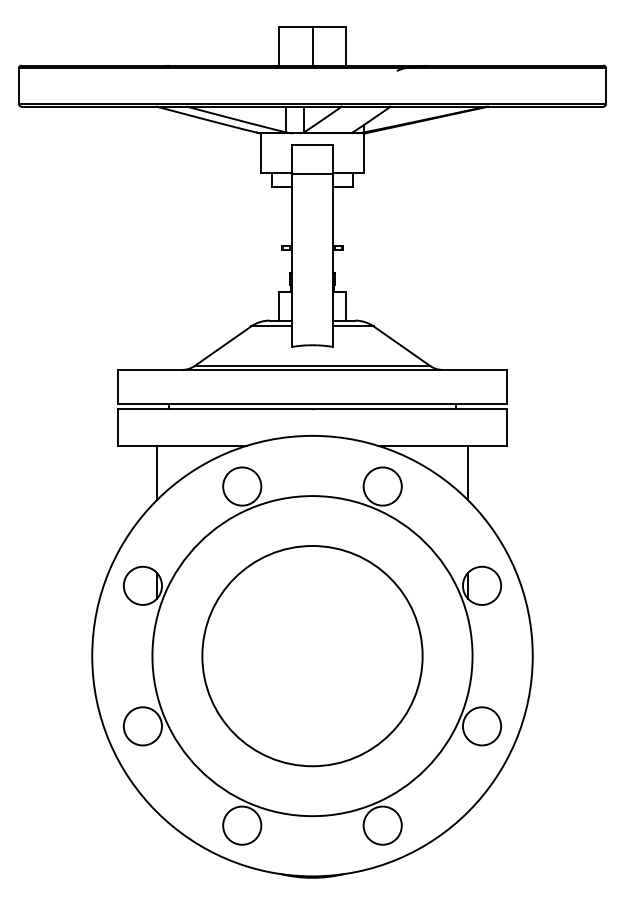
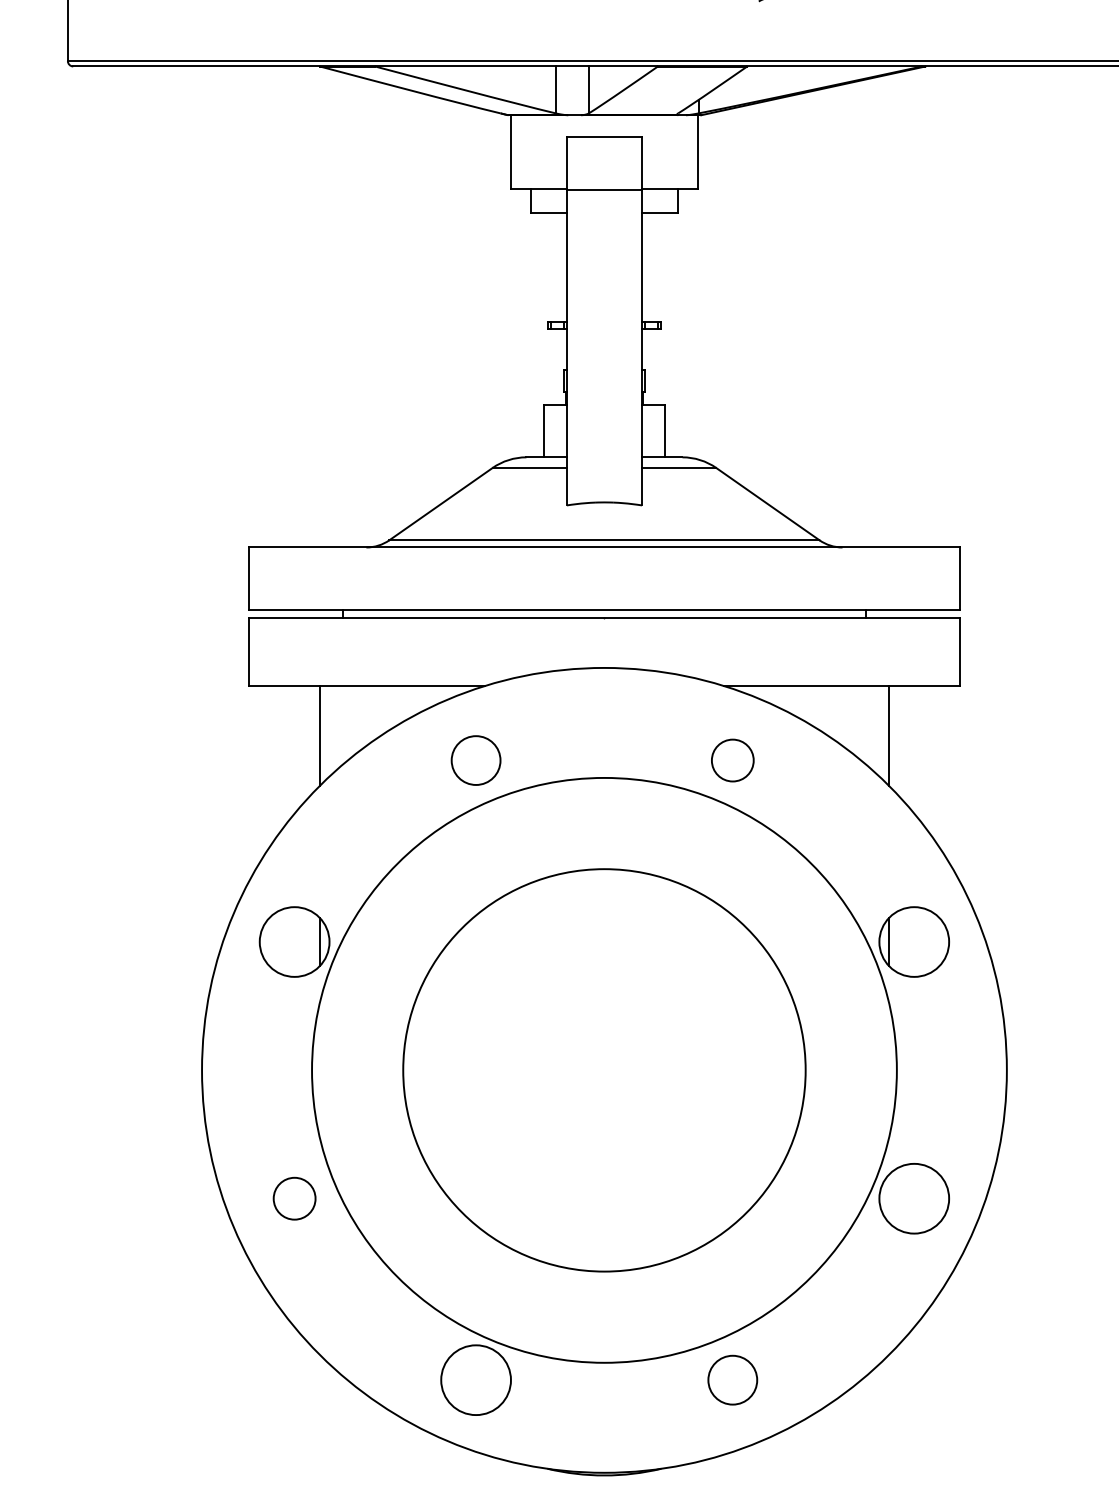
circle: (242, 486) -> (476, 760), size x0.7
circle: (382, 486) -> (732, 760), size x0.6
circle: (142, 726) -> (293, 1198), size x0.6
circle: (382, 825) -> (732, 1379), size x0.7

